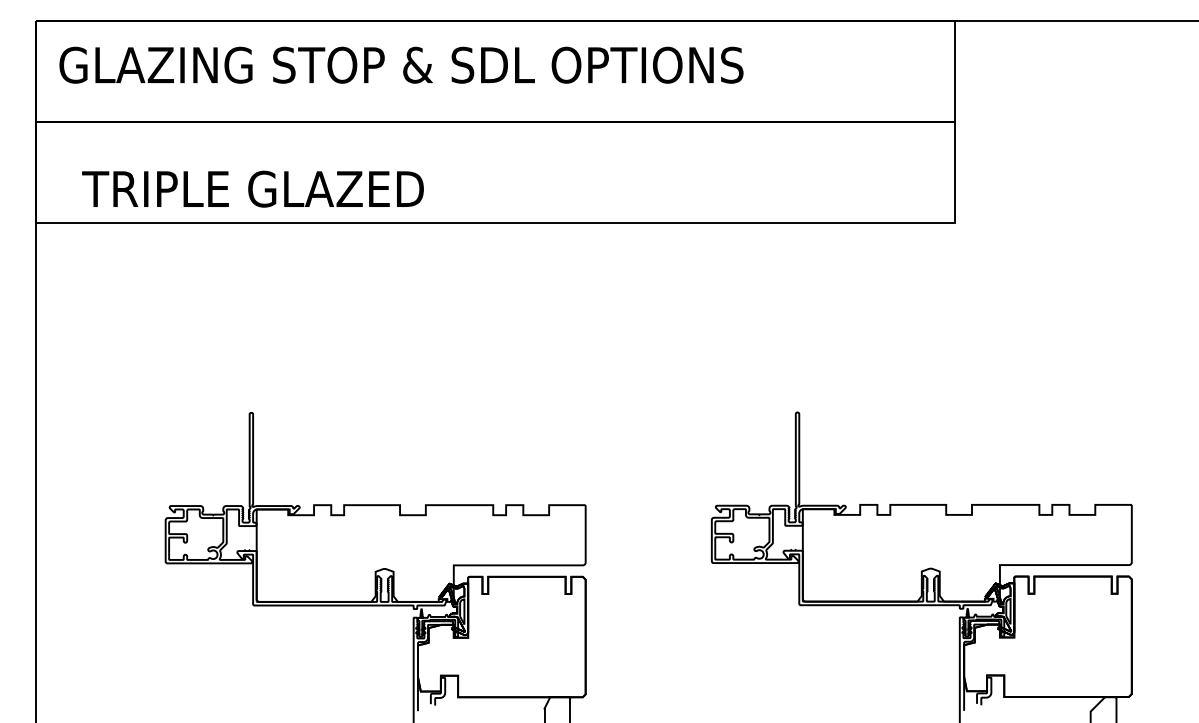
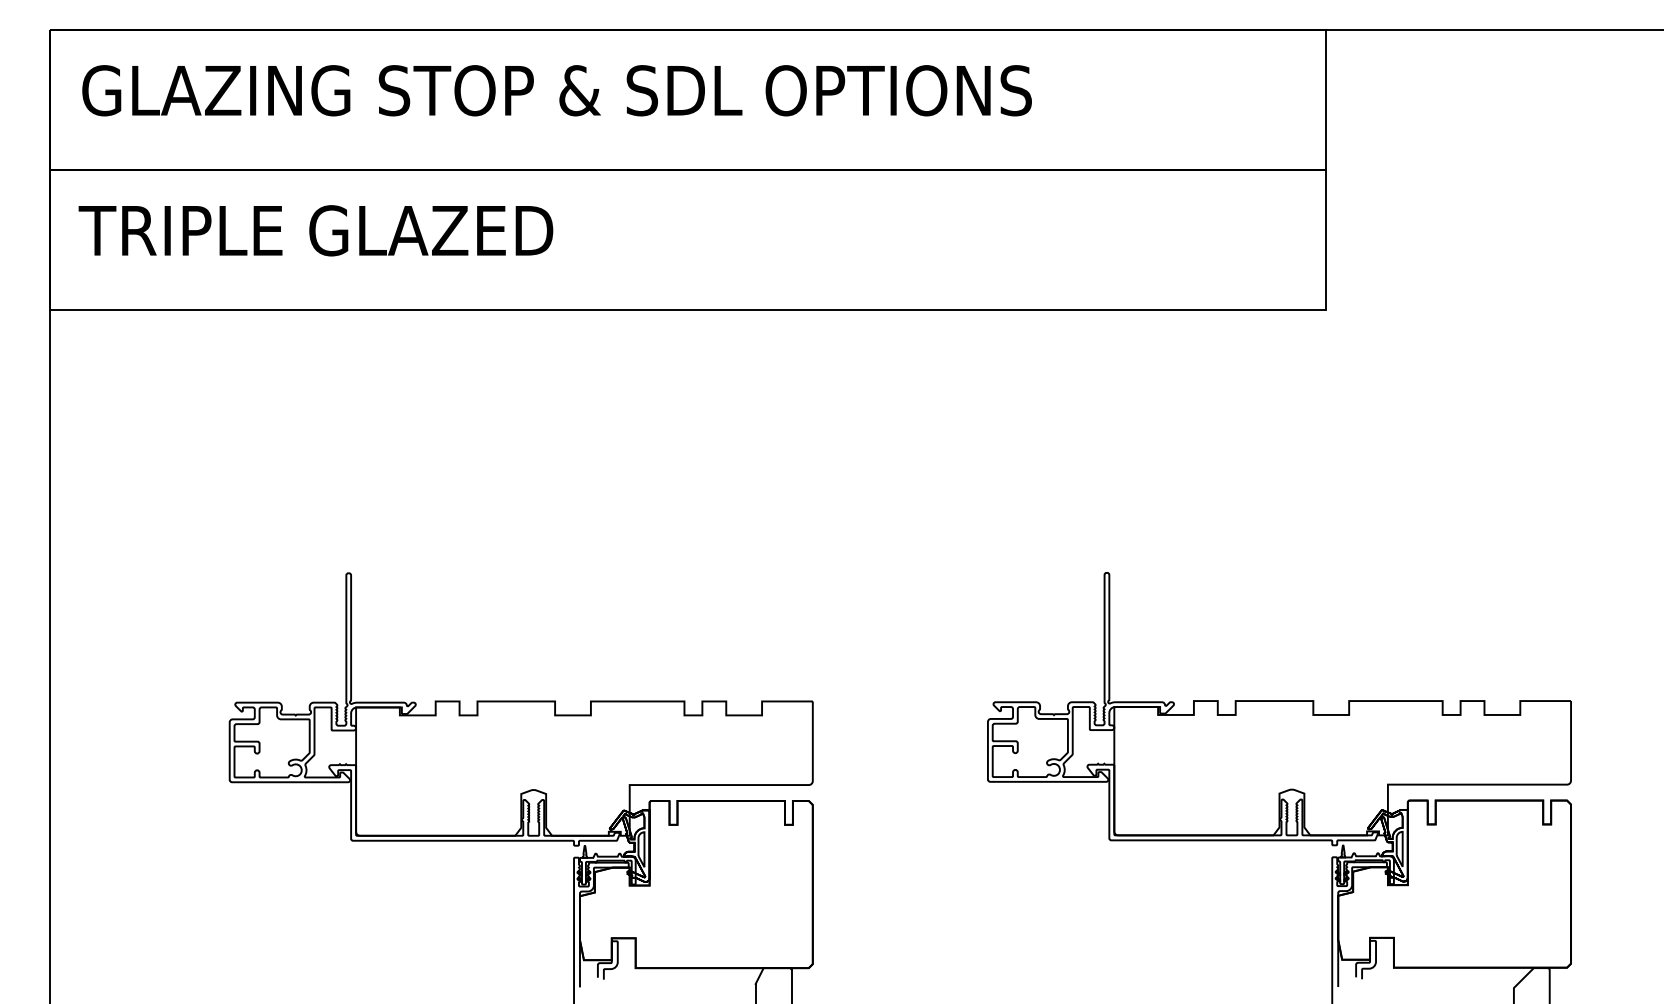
text: (252, 188) -> (315, 230), moved

